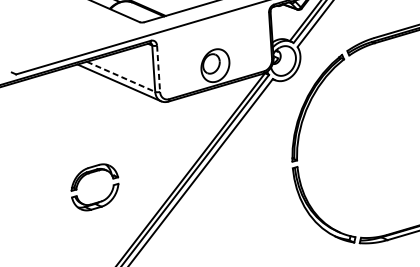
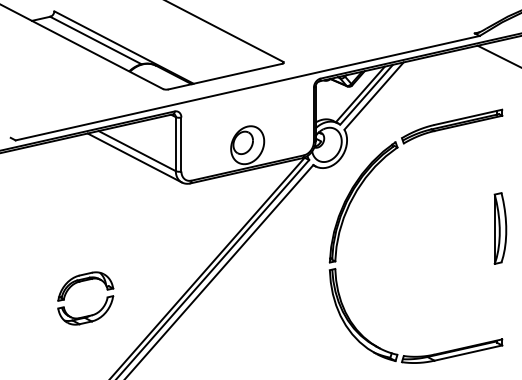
line: (158, 68) -> (181, 144), dashed -> solid
line: (121, 77) -> (137, 151), dashed -> solid
part: (90, 173) -> (81, 282), moved

